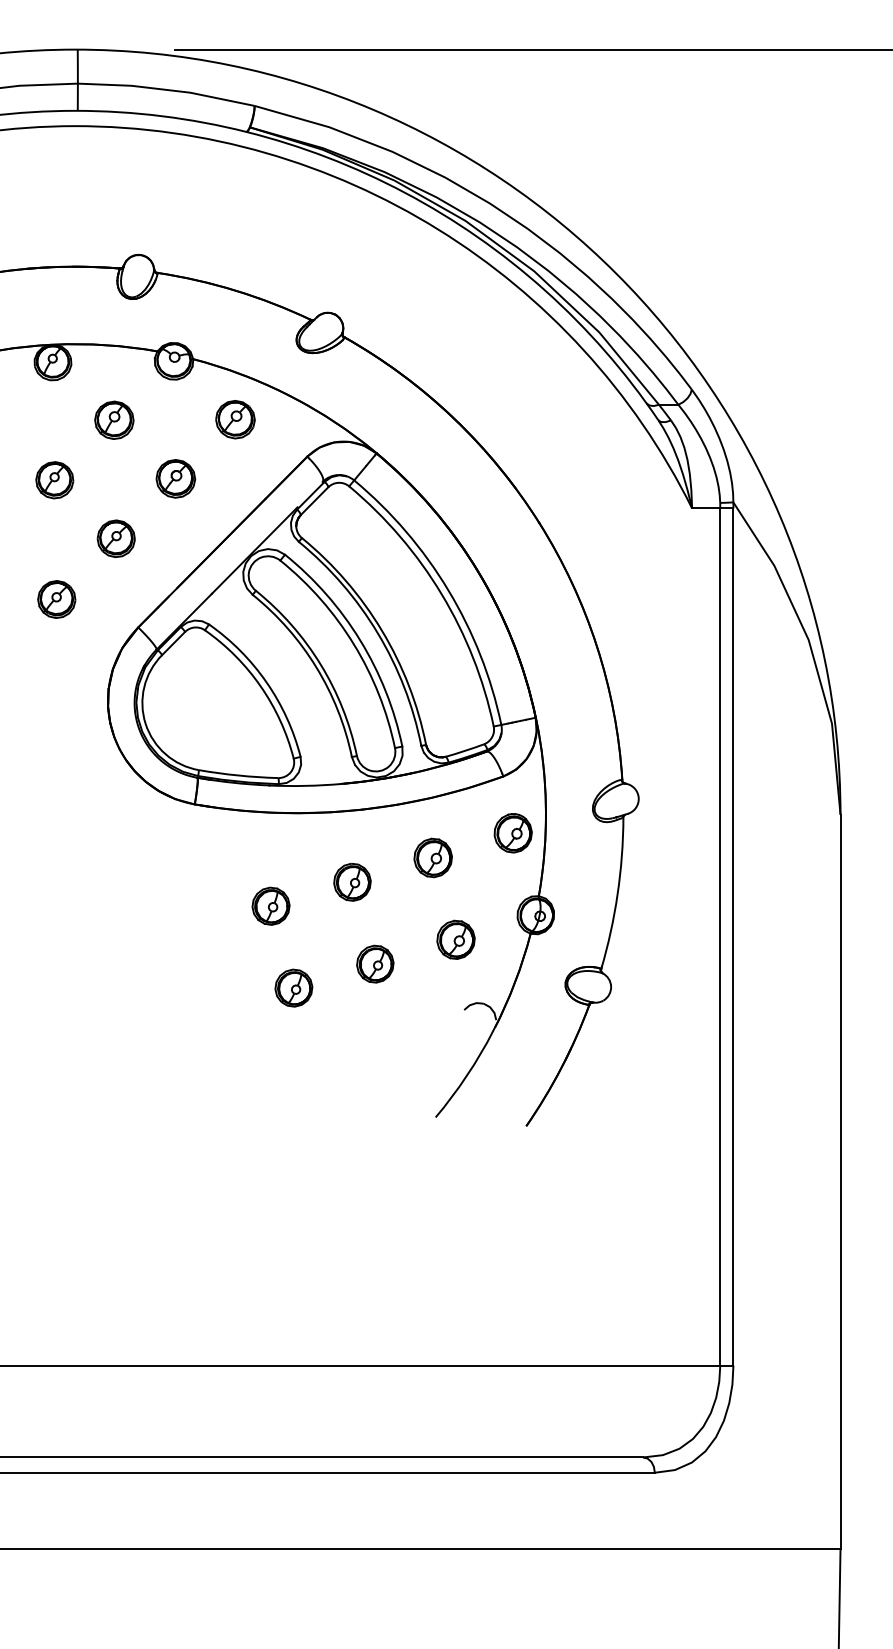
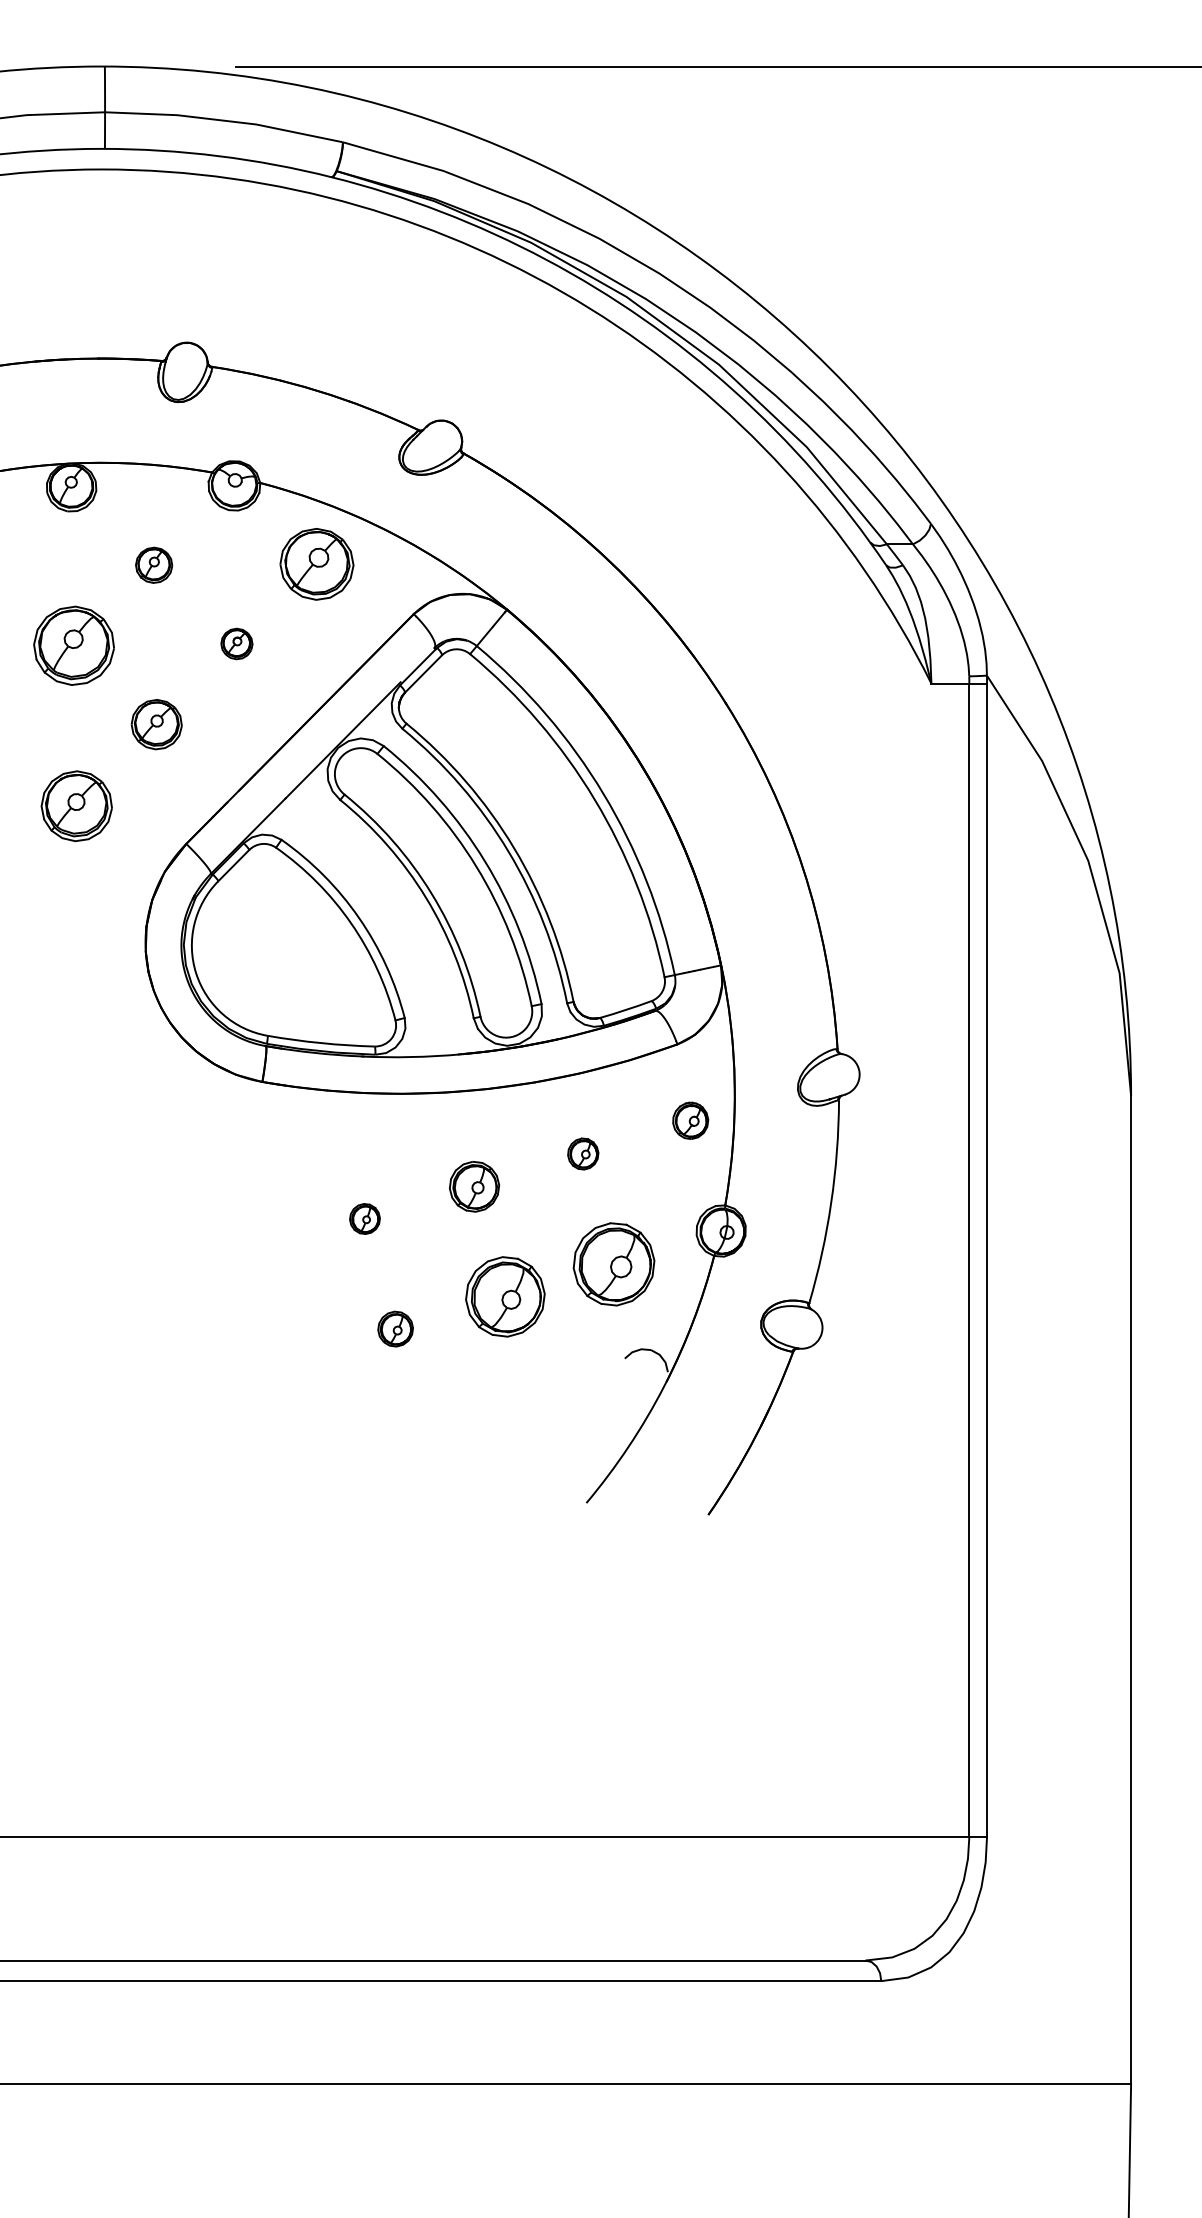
part: (235, 419) -> (317, 564), size x1.4
part: (113, 420) -> (153, 565), size x0.7
part: (175, 478) -> (236, 643), size x0.6
part: (54, 479) -> (73, 645), size x1.6
part: (56, 599) -> (76, 806), size x1.4
part: (513, 833) -> (690, 1120), size x0.7
part: (433, 857) -> (583, 1153), size x0.6
part: (270, 905) -> (364, 1218), size x0.6
part: (455, 939) -> (613, 1263), size x1.6
part: (374, 963) -> (504, 1296), size x1.6
part: (293, 987) -> (395, 1328), size x0.7

